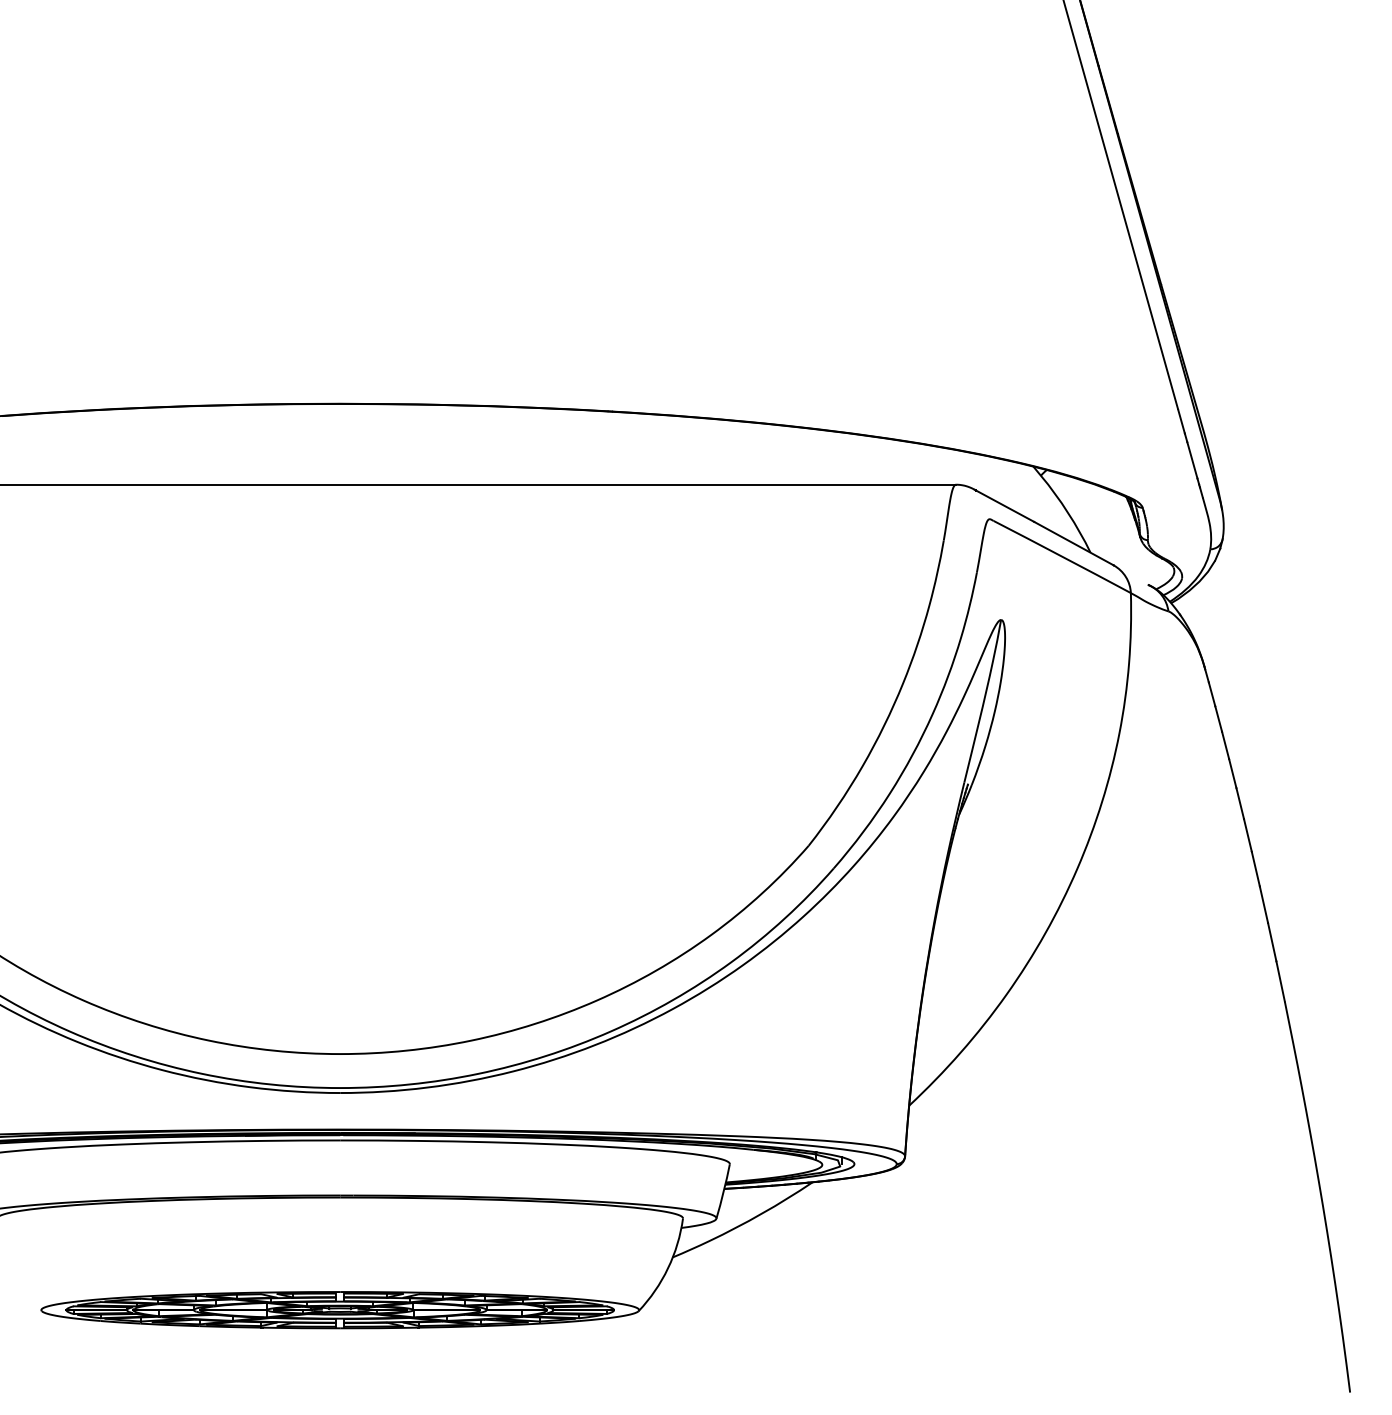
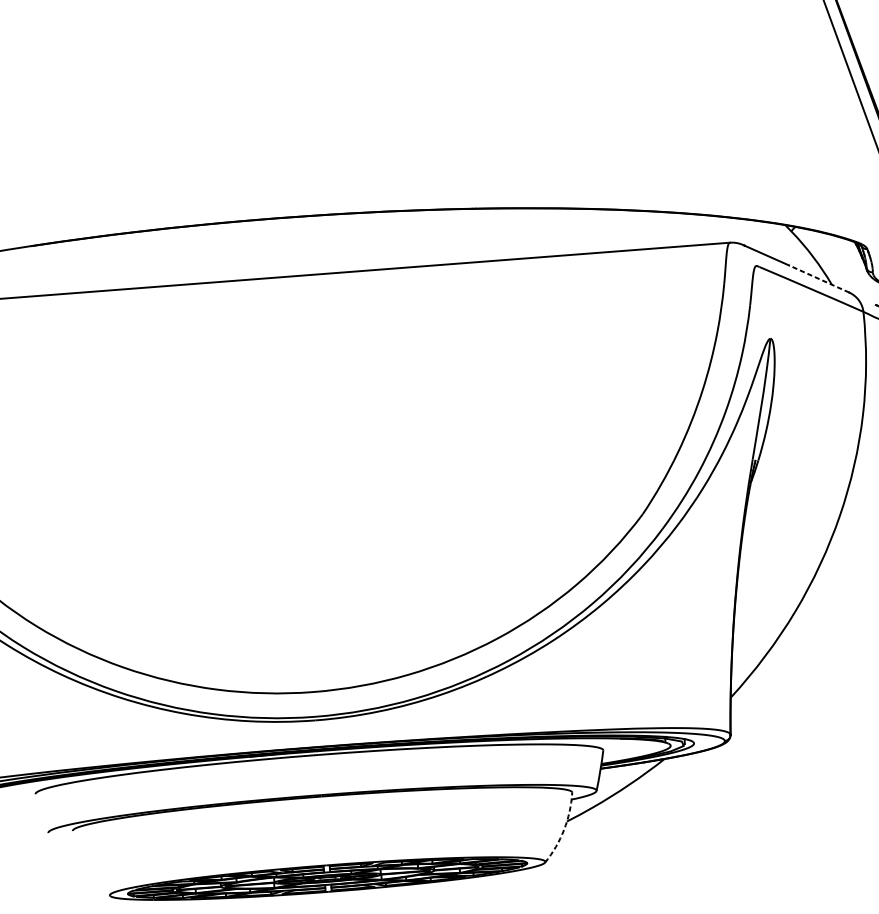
line: (1073, 543) -> (818, 278), solid -> dashed
arc: (668, 1268) -> (564, 829), solid -> dashed

